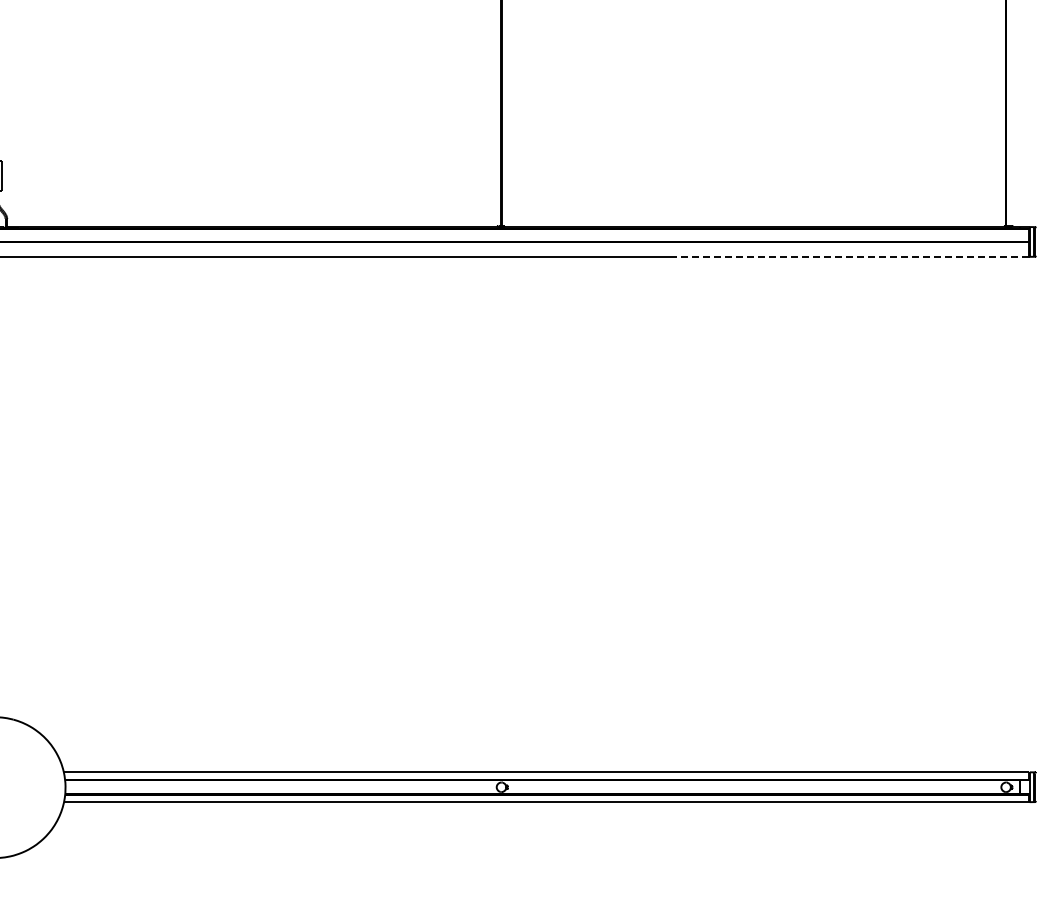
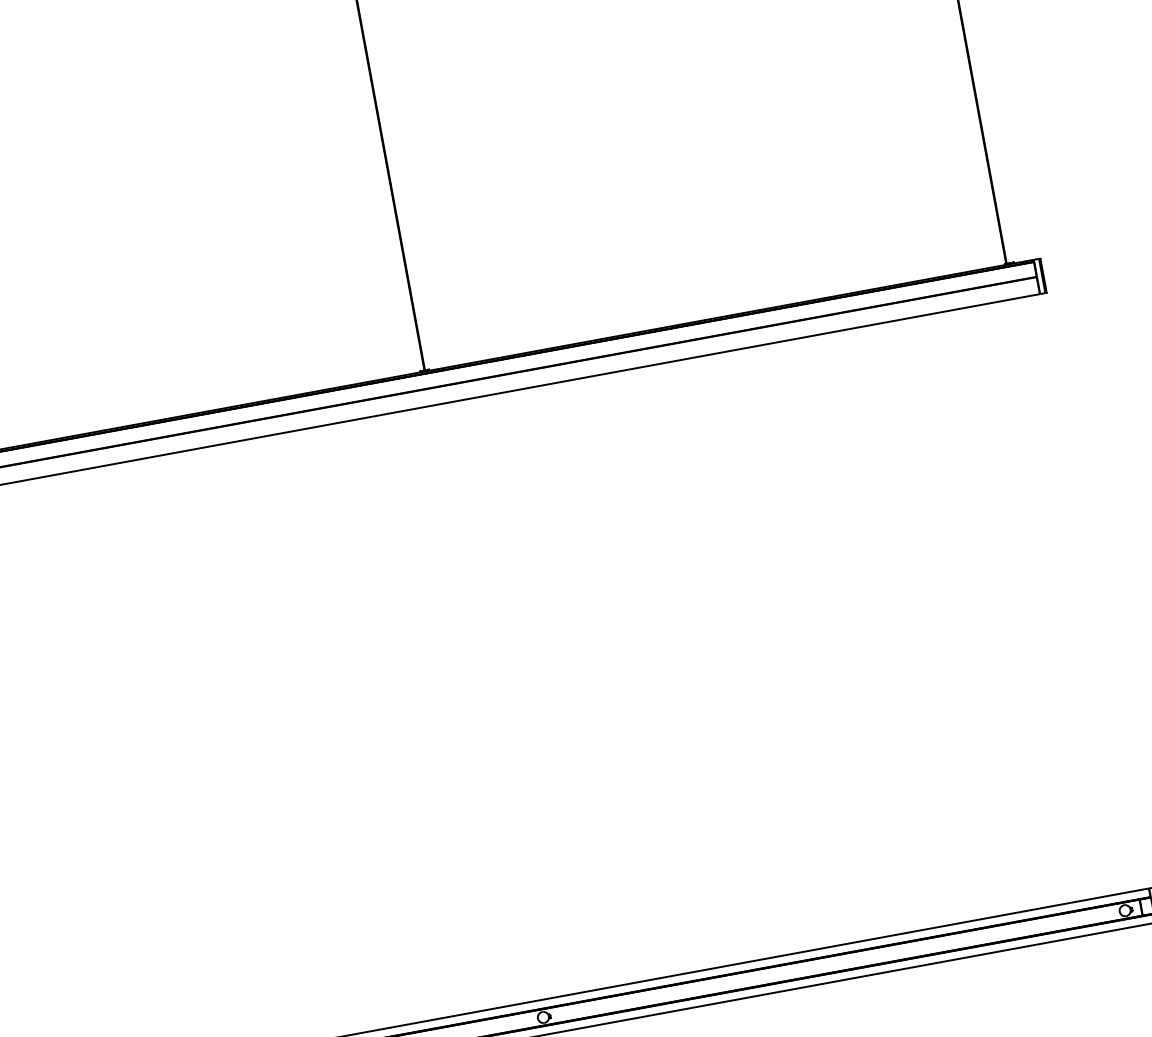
line: (850, 256) -> (833, 331), dashed -> solid

